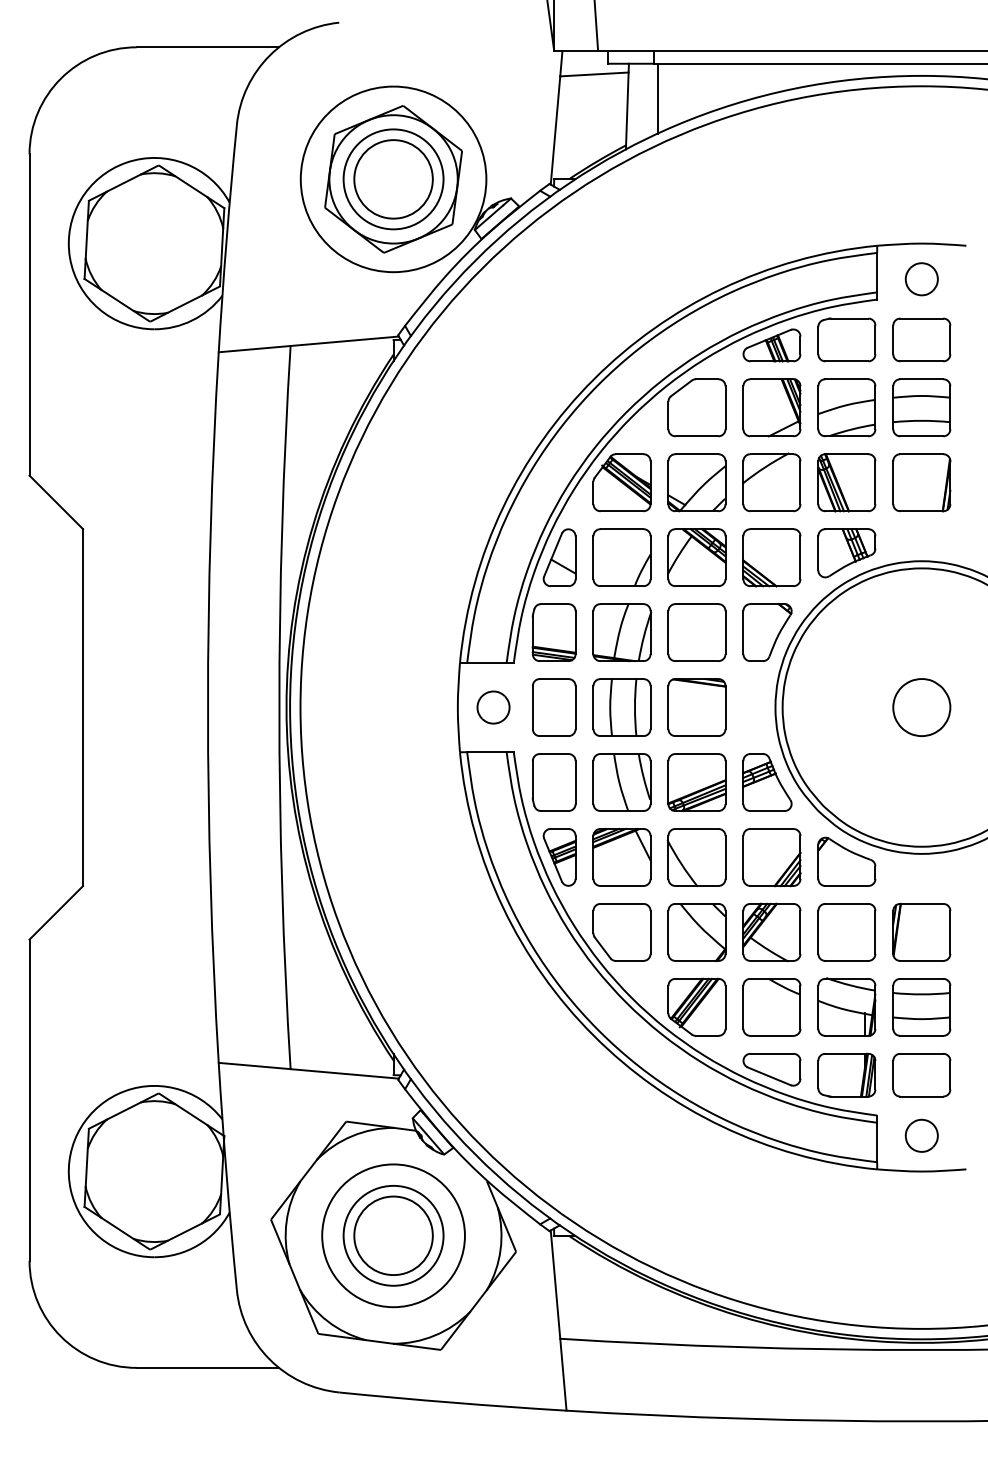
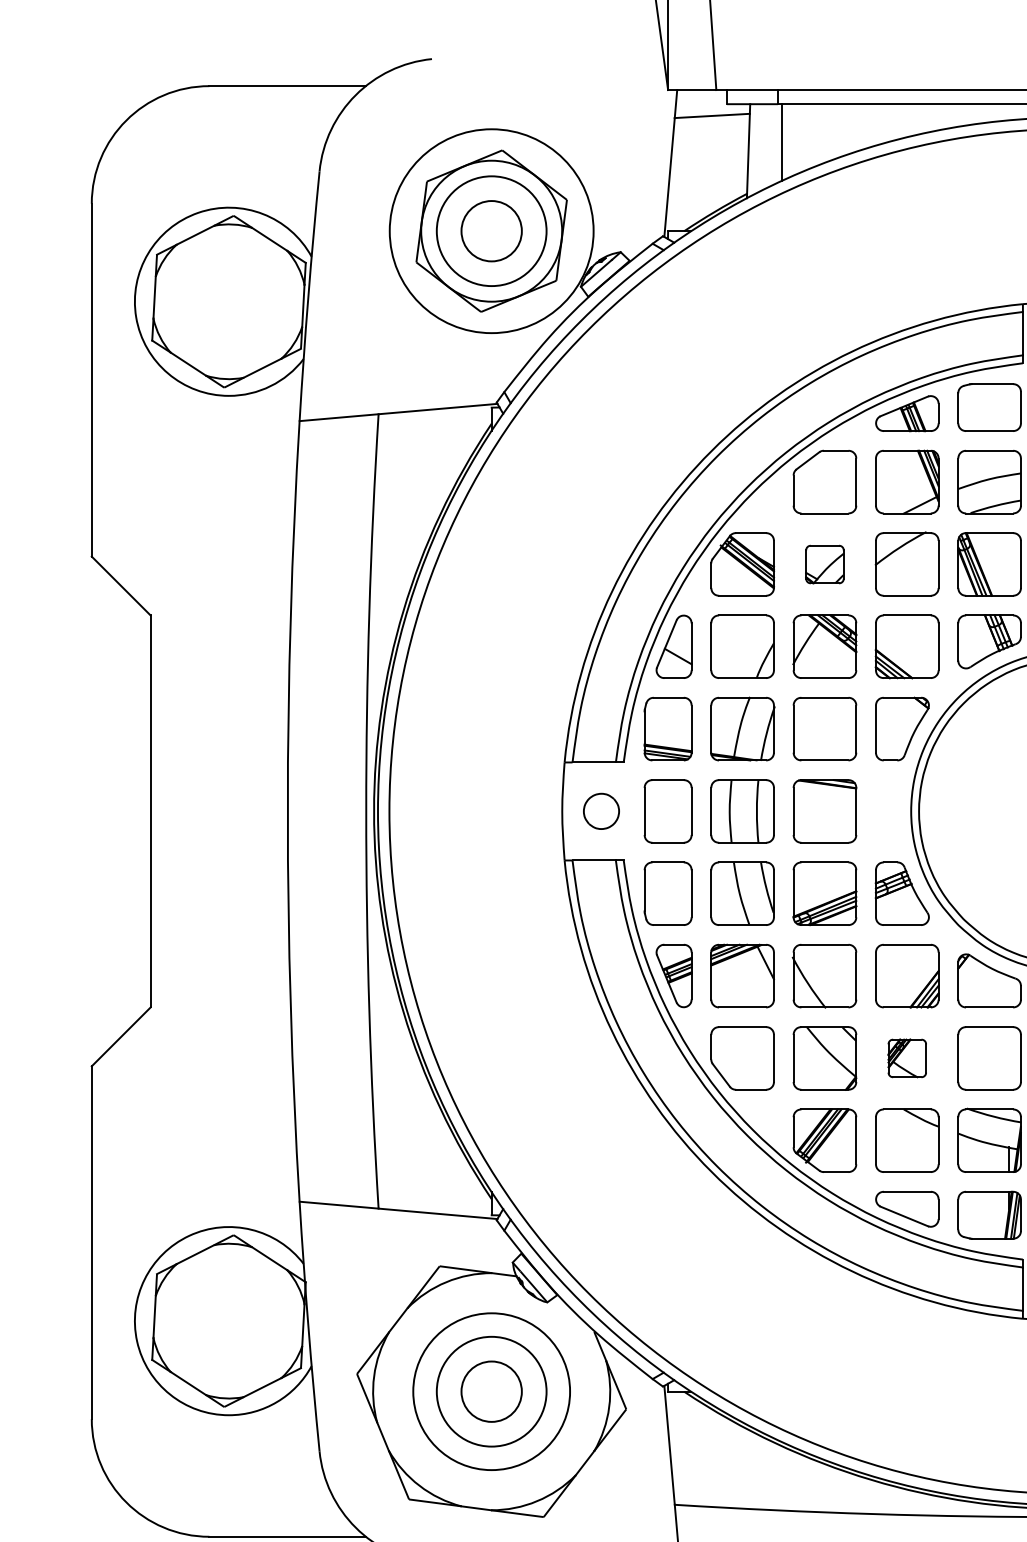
circle: (393, 179) -> (491, 231), size x0.7
part: (696, 482) -> (824, 564), size x0.6
part: (771, 932) -> (906, 1058), size x0.6
circle: (393, 1235) -> (491, 1391), size x0.7

